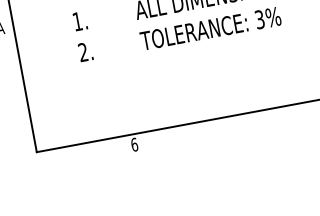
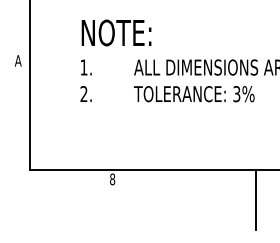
line: (304, 138) -> (255, 200), added
text: (134, 143) -> (112, 178), 6 -> 8

